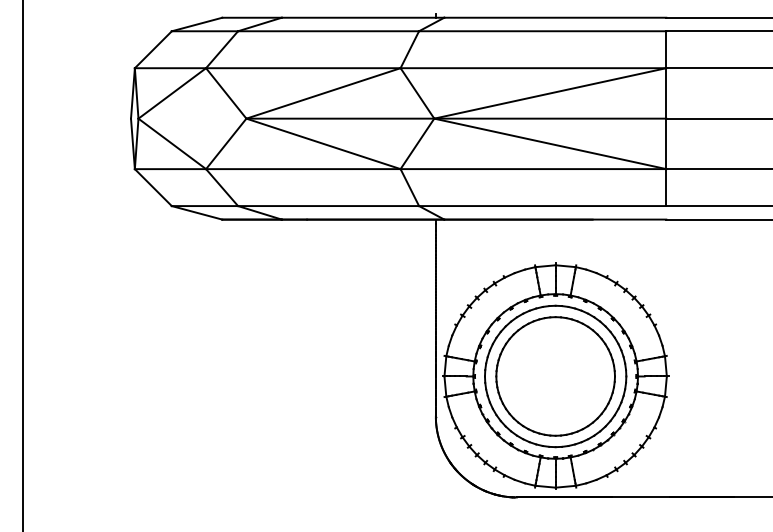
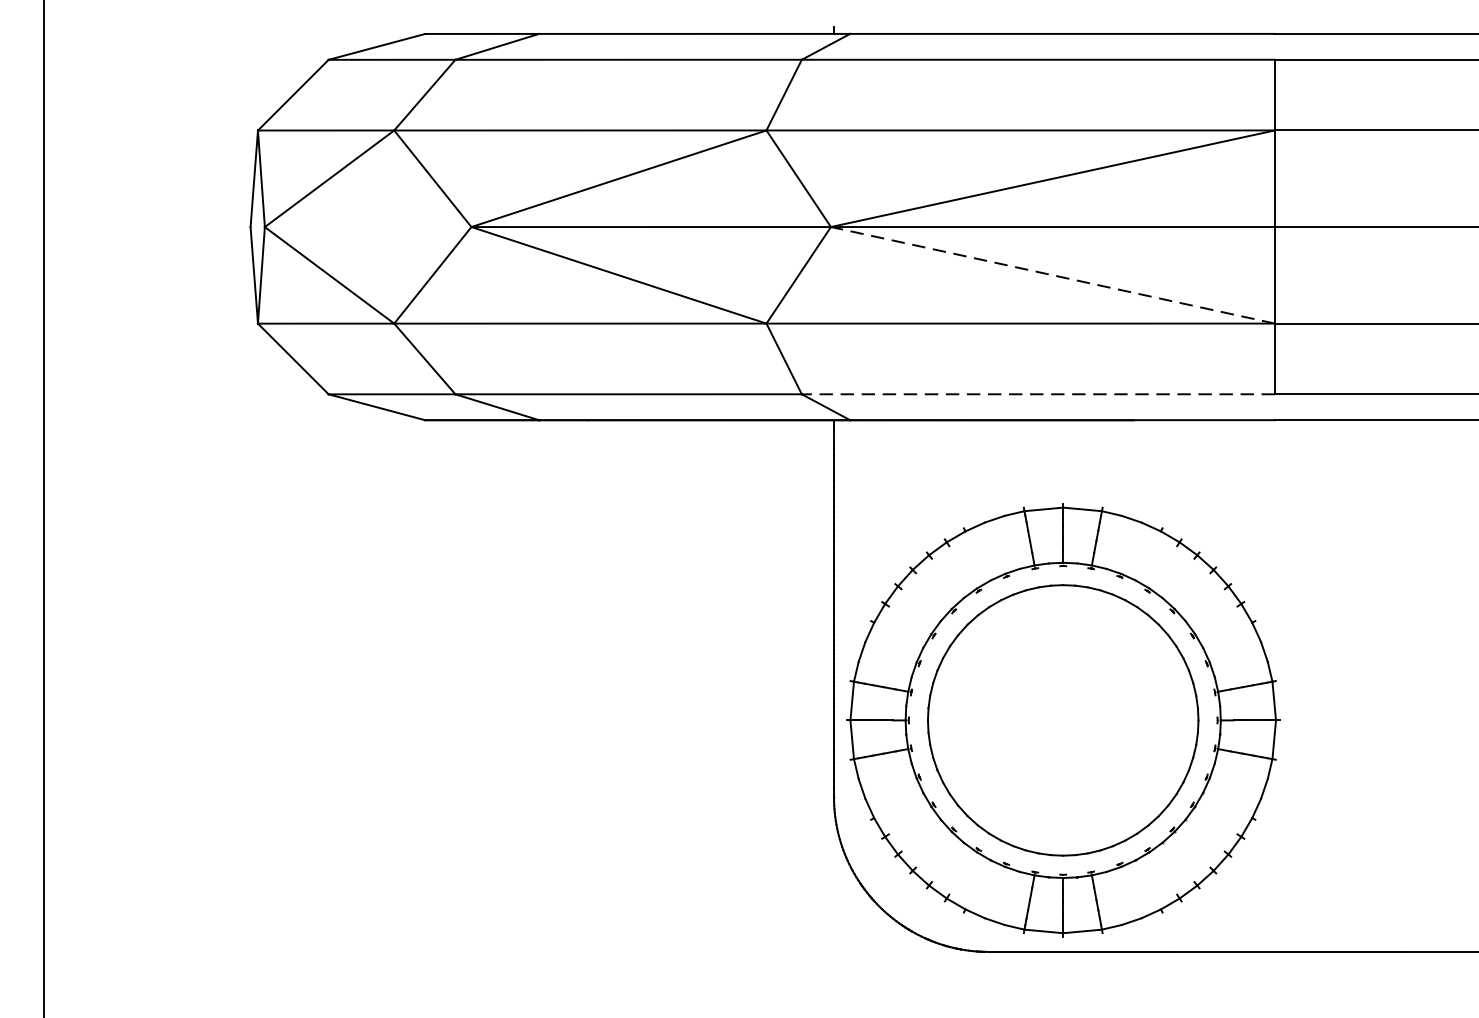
line: (550, 143) -> (1053, 274), solid -> dashed
line: (542, 206) -> (1038, 395), solid -> dashed
part: (555, 376) -> (1062, 720), removed

